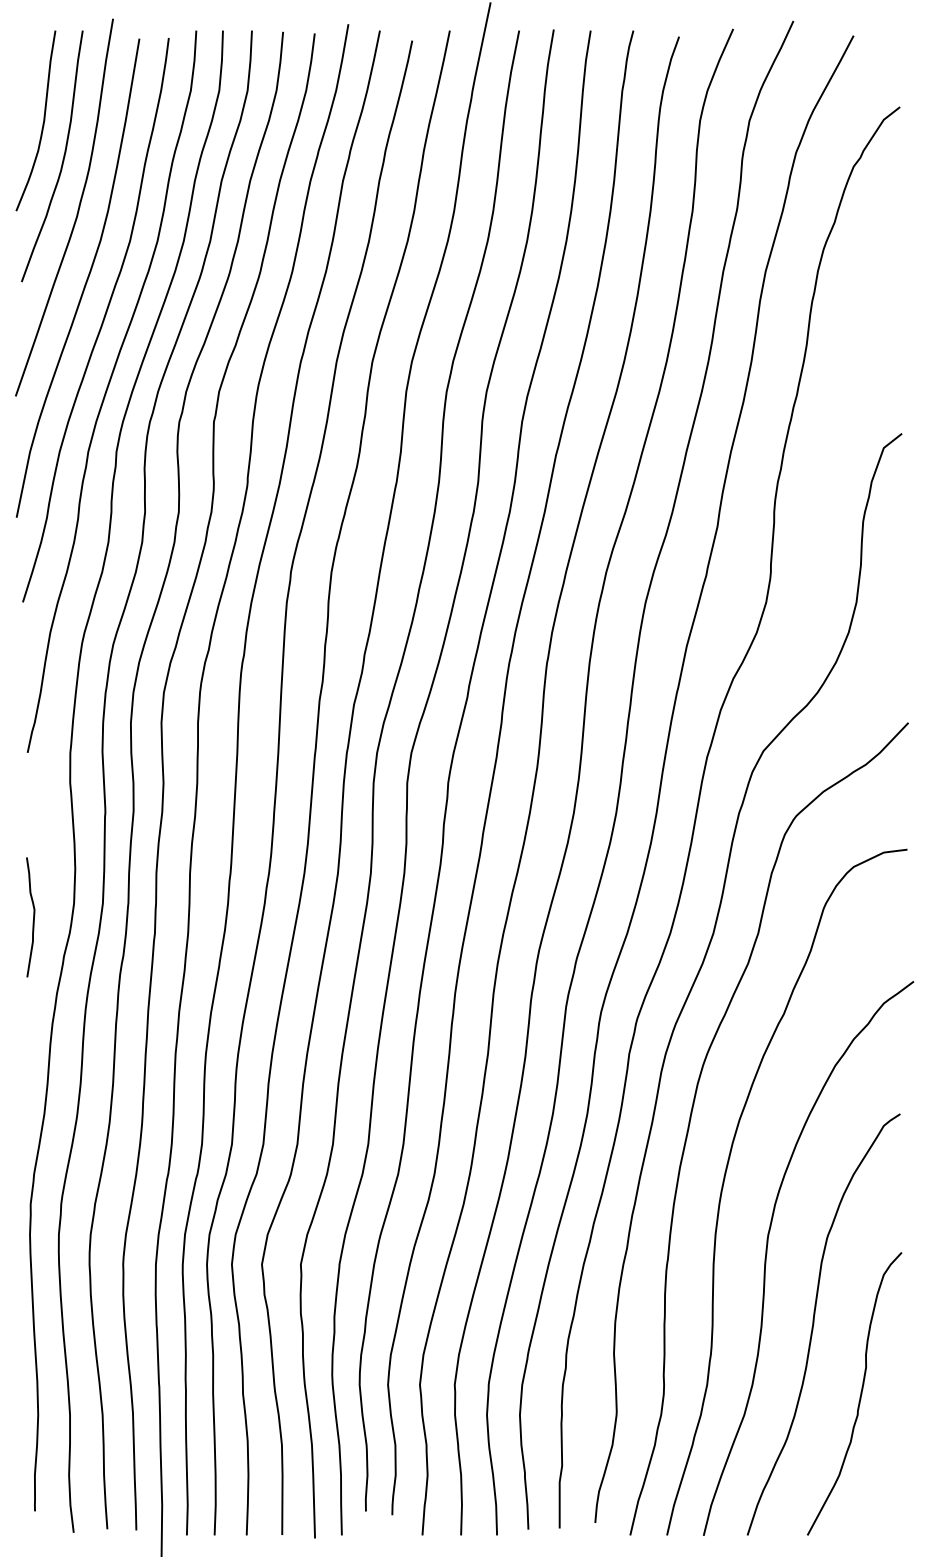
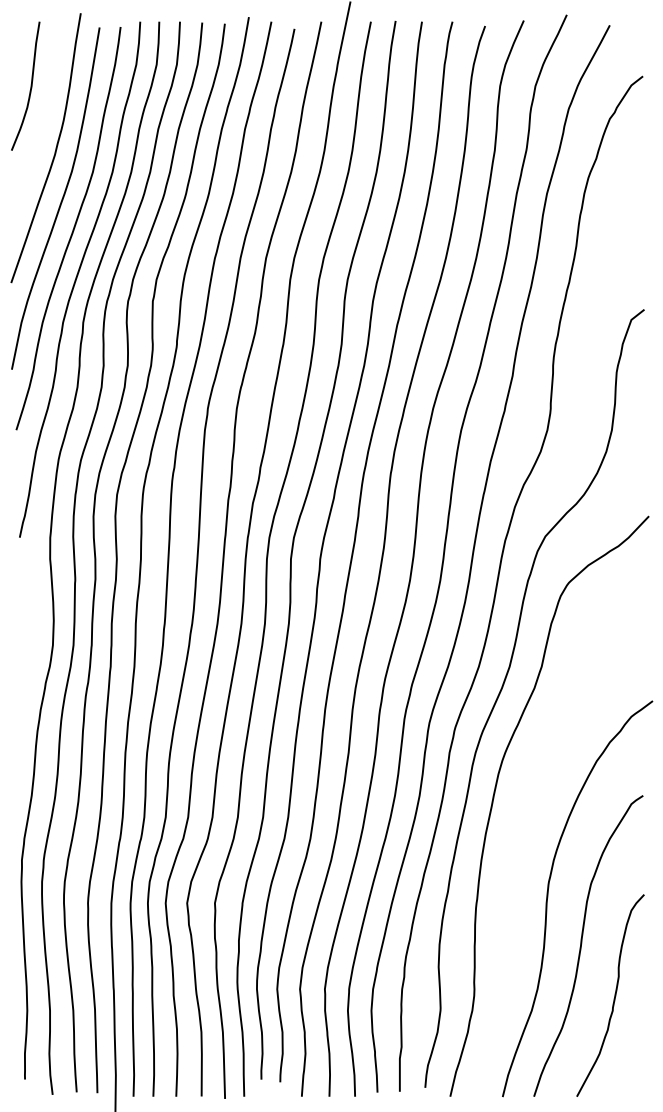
curve: (62, 159) -> (44, 113), removed
curve: (33, 917) -> (23, 655), removed
curve: (726, 1174) -> (519, 838), removed

